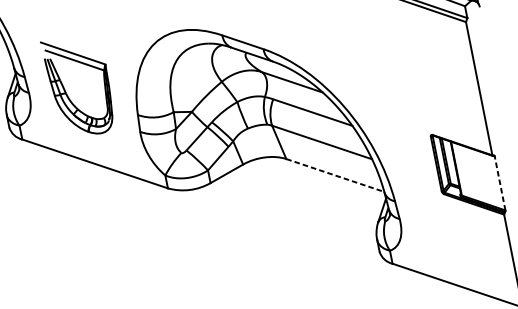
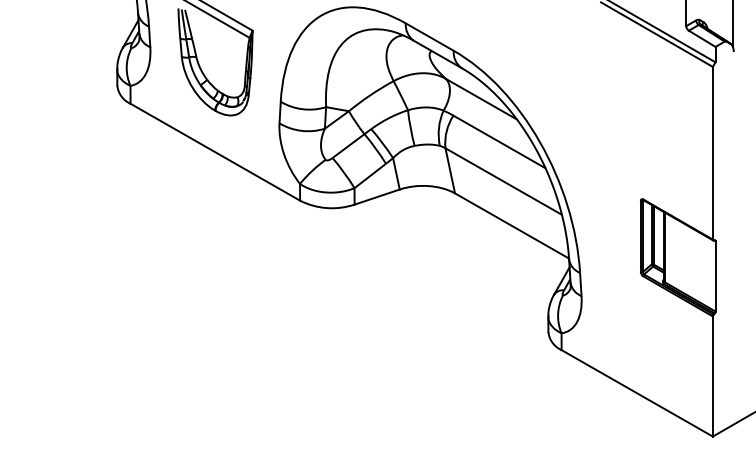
line: (335, 175) -> (512, 225), dashed -> solid
line: (499, 182) -> (715, 275), dashed -> solid

